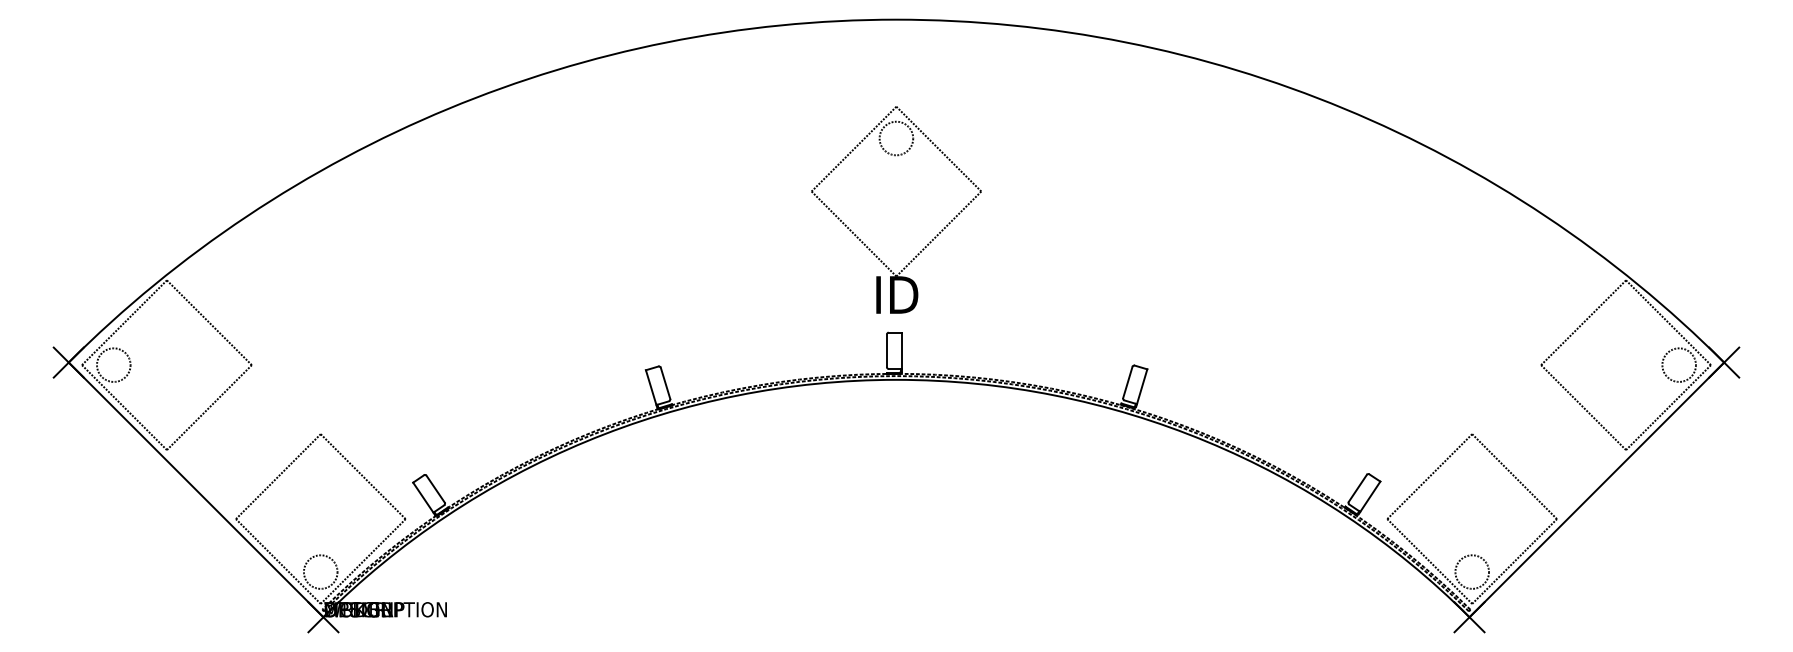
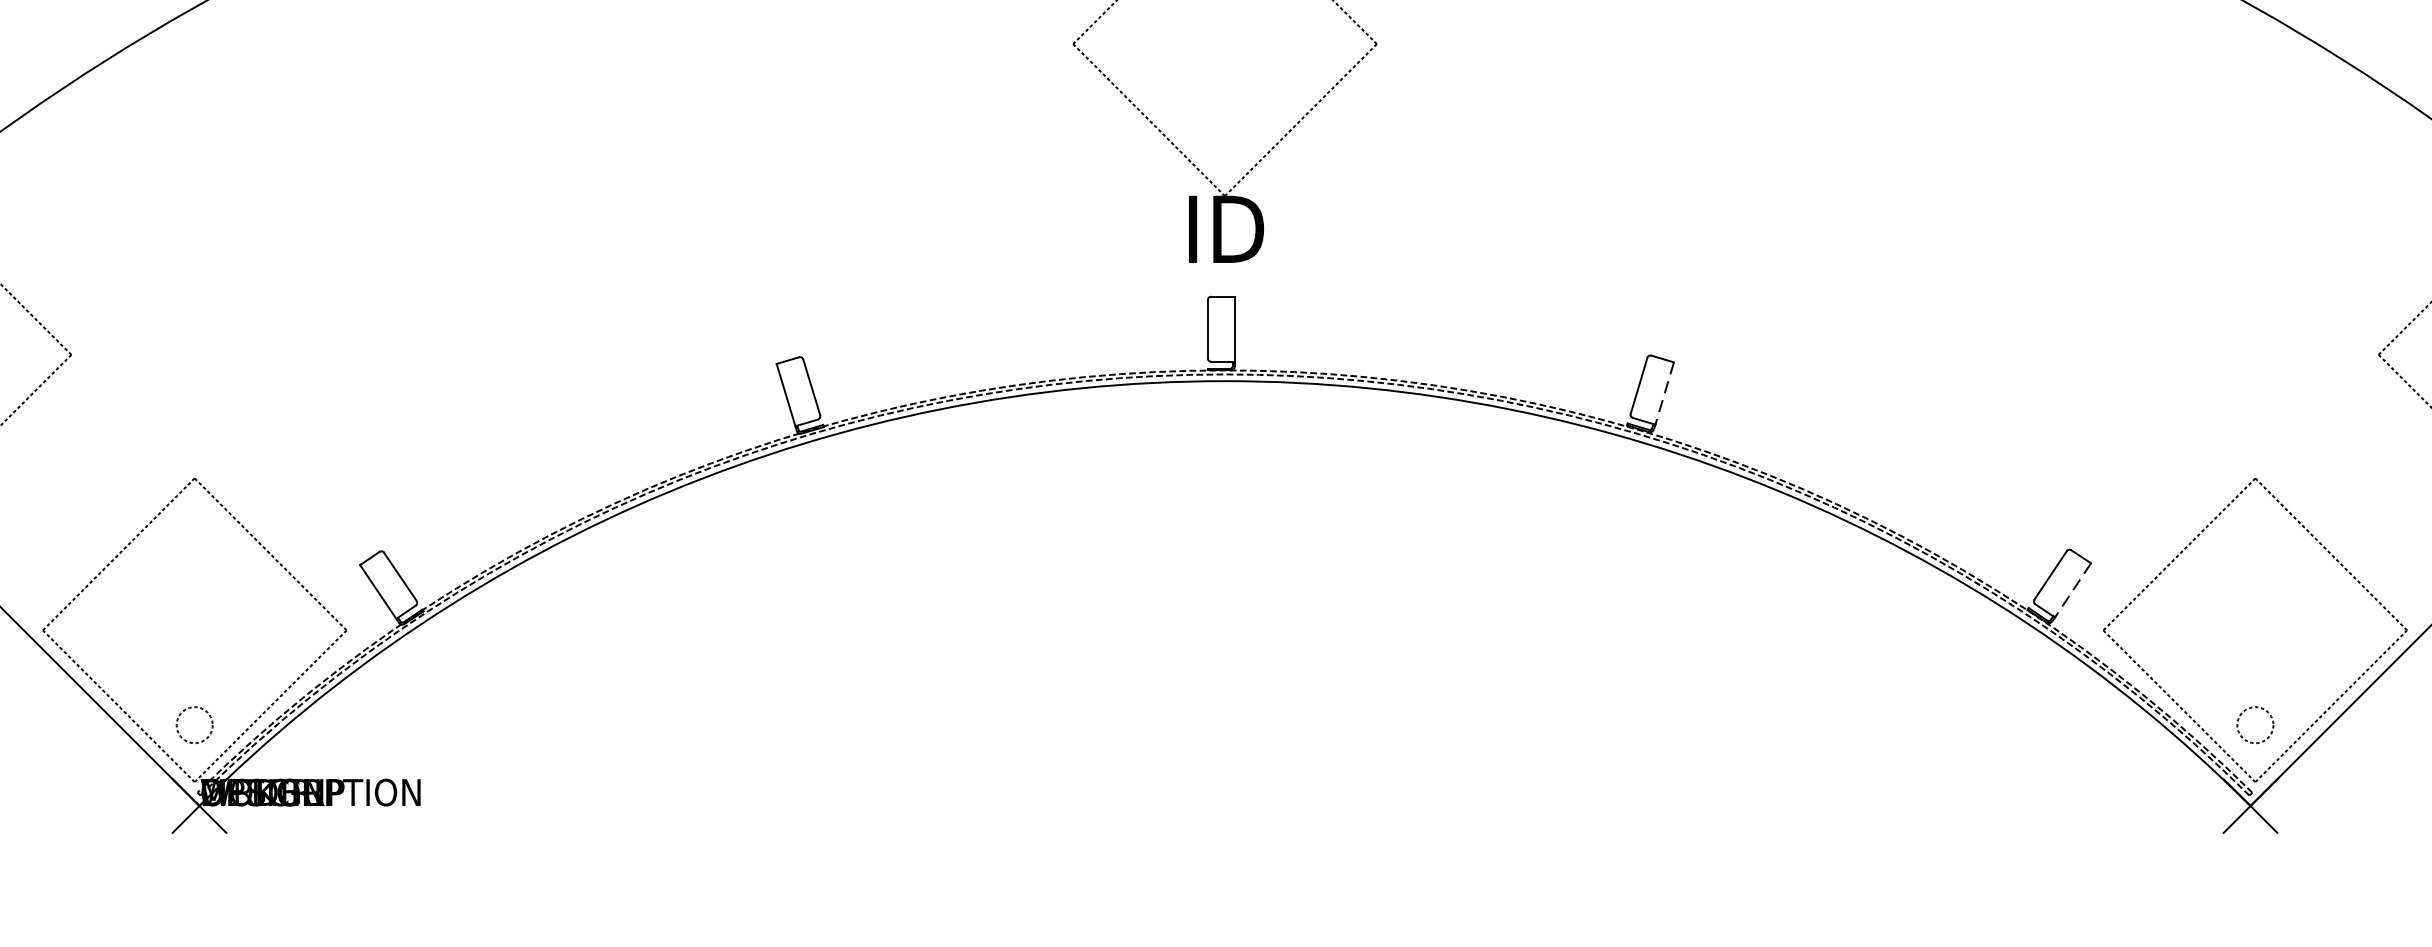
line: (1141, 388) -> (1663, 396), solid -> dashed
line: (1369, 497) -> (2071, 591), solid -> dashed
circle: (320, 571) -> (194, 724), size x0.6
circle: (1472, 571) -> (2255, 724), size x0.6

